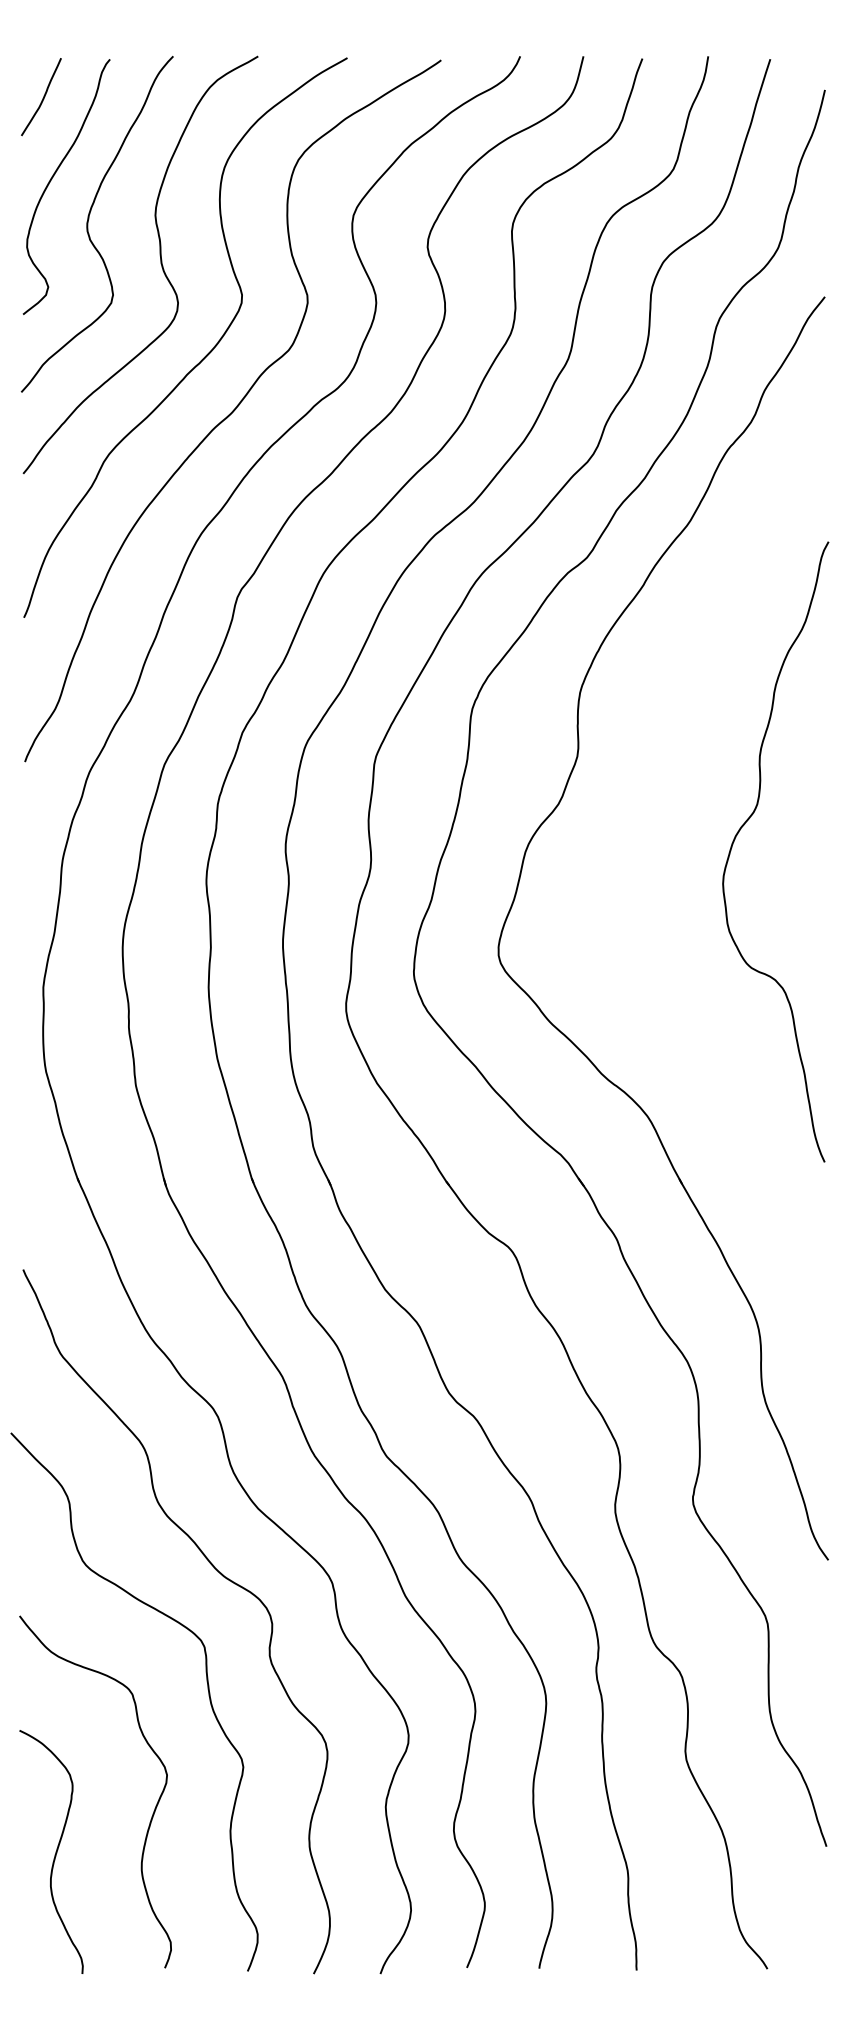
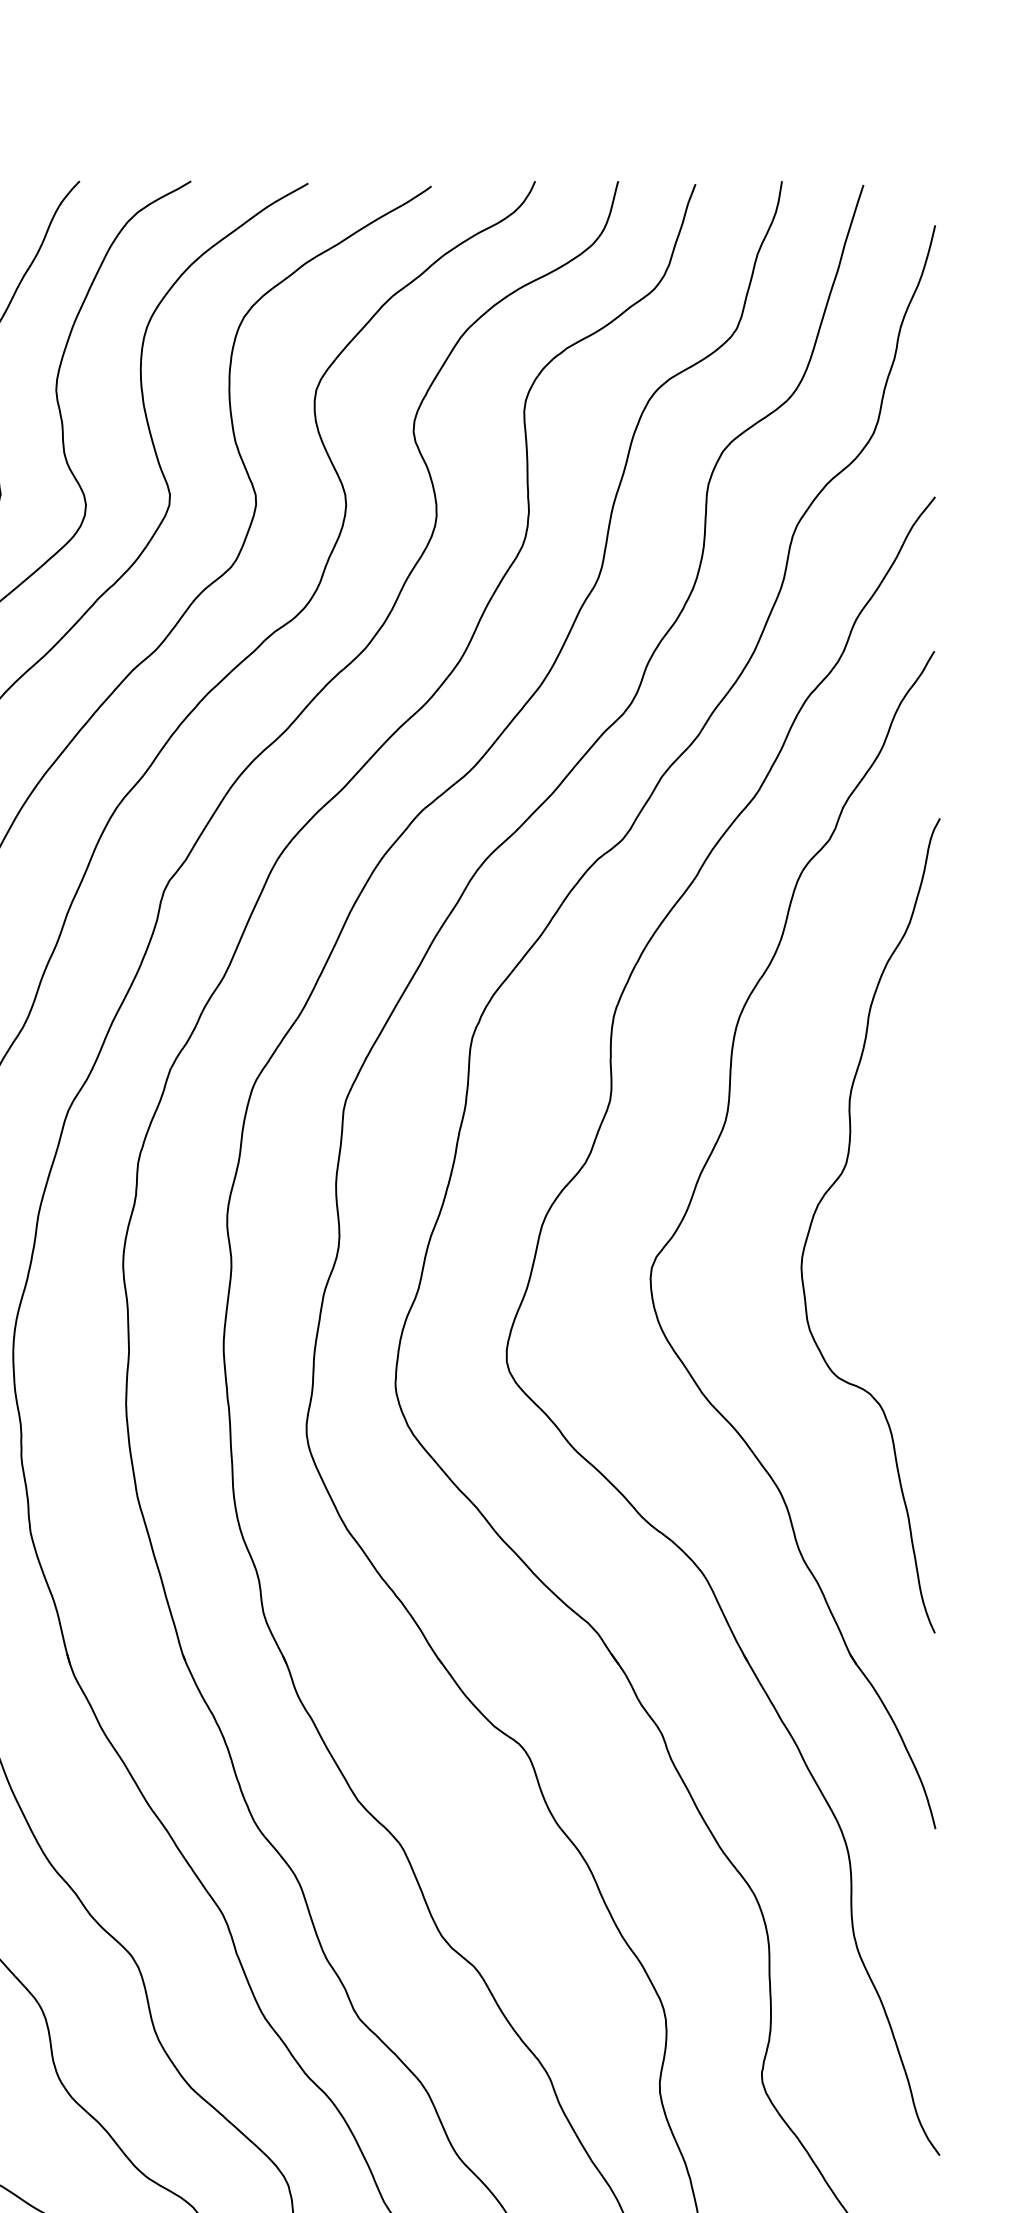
part: (638, 837) -> (690, 1206), added

